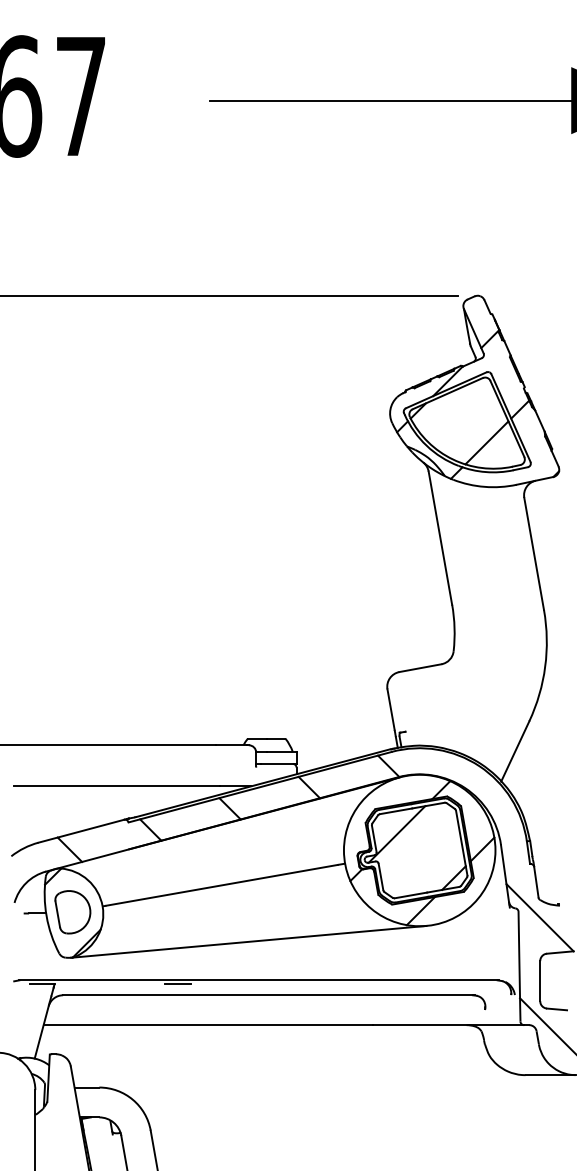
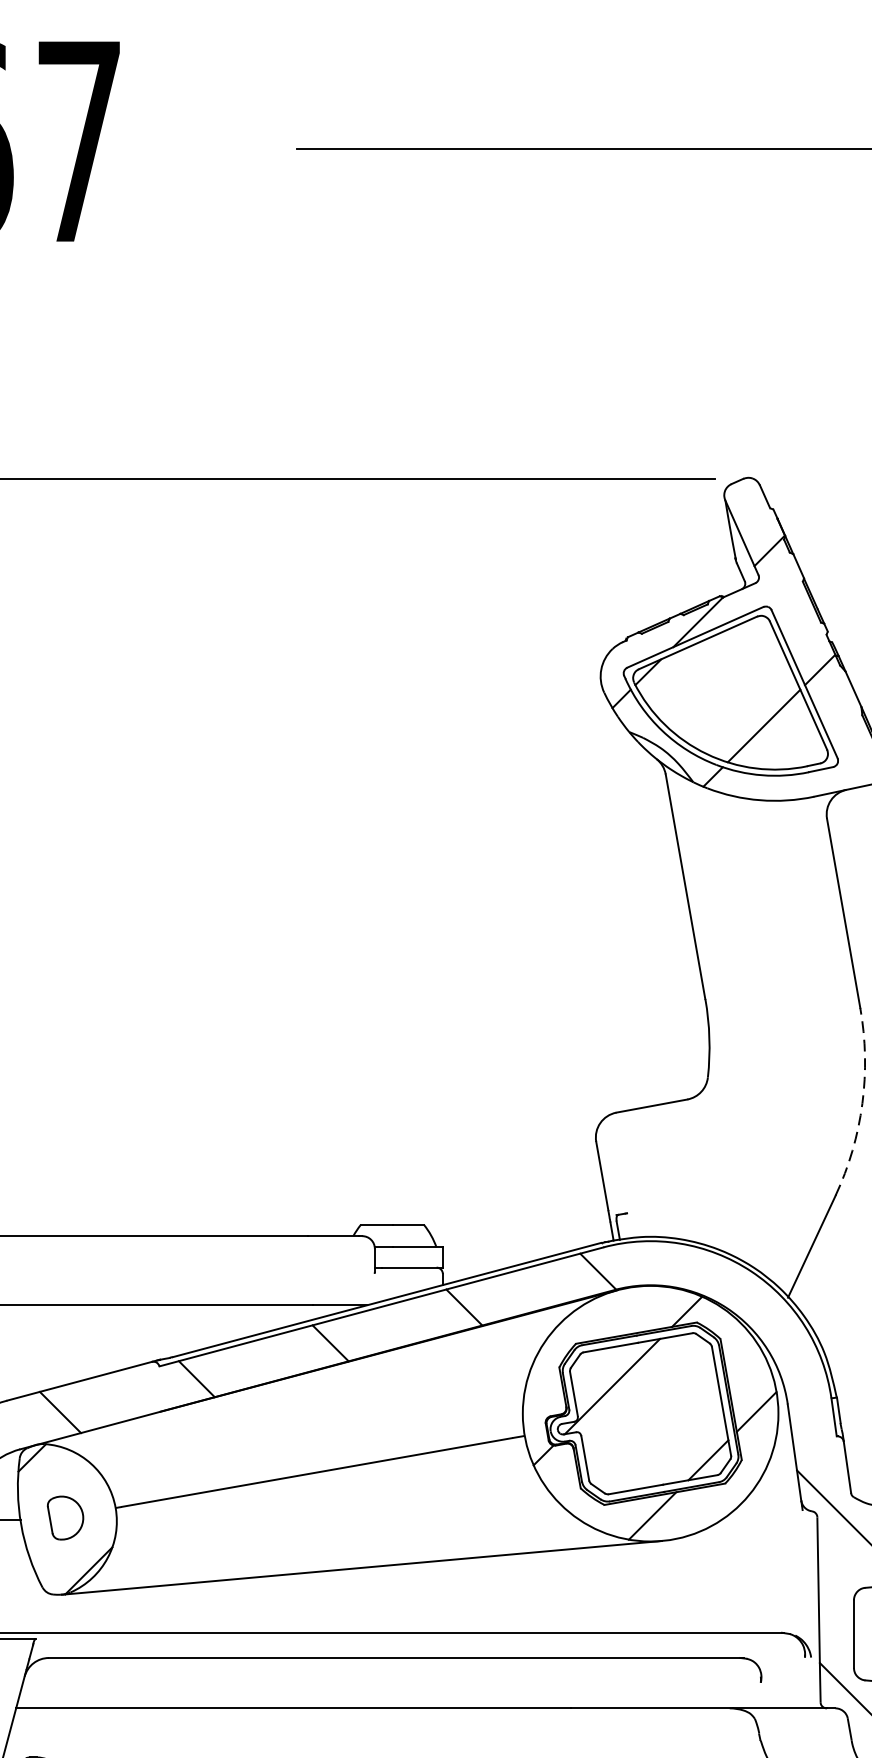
arc: (545, 666) -> (862, 1103), solid -> dashed
part: (72, 912) -> (64, 1518), size x0.6
line: (177, 984) -> (241, 1639), removed

